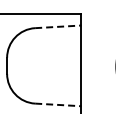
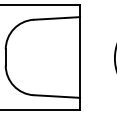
line: (58, 26) -> (57, 18), dashed -> solid
line: (58, 104) -> (57, 96), dashed -> solid

